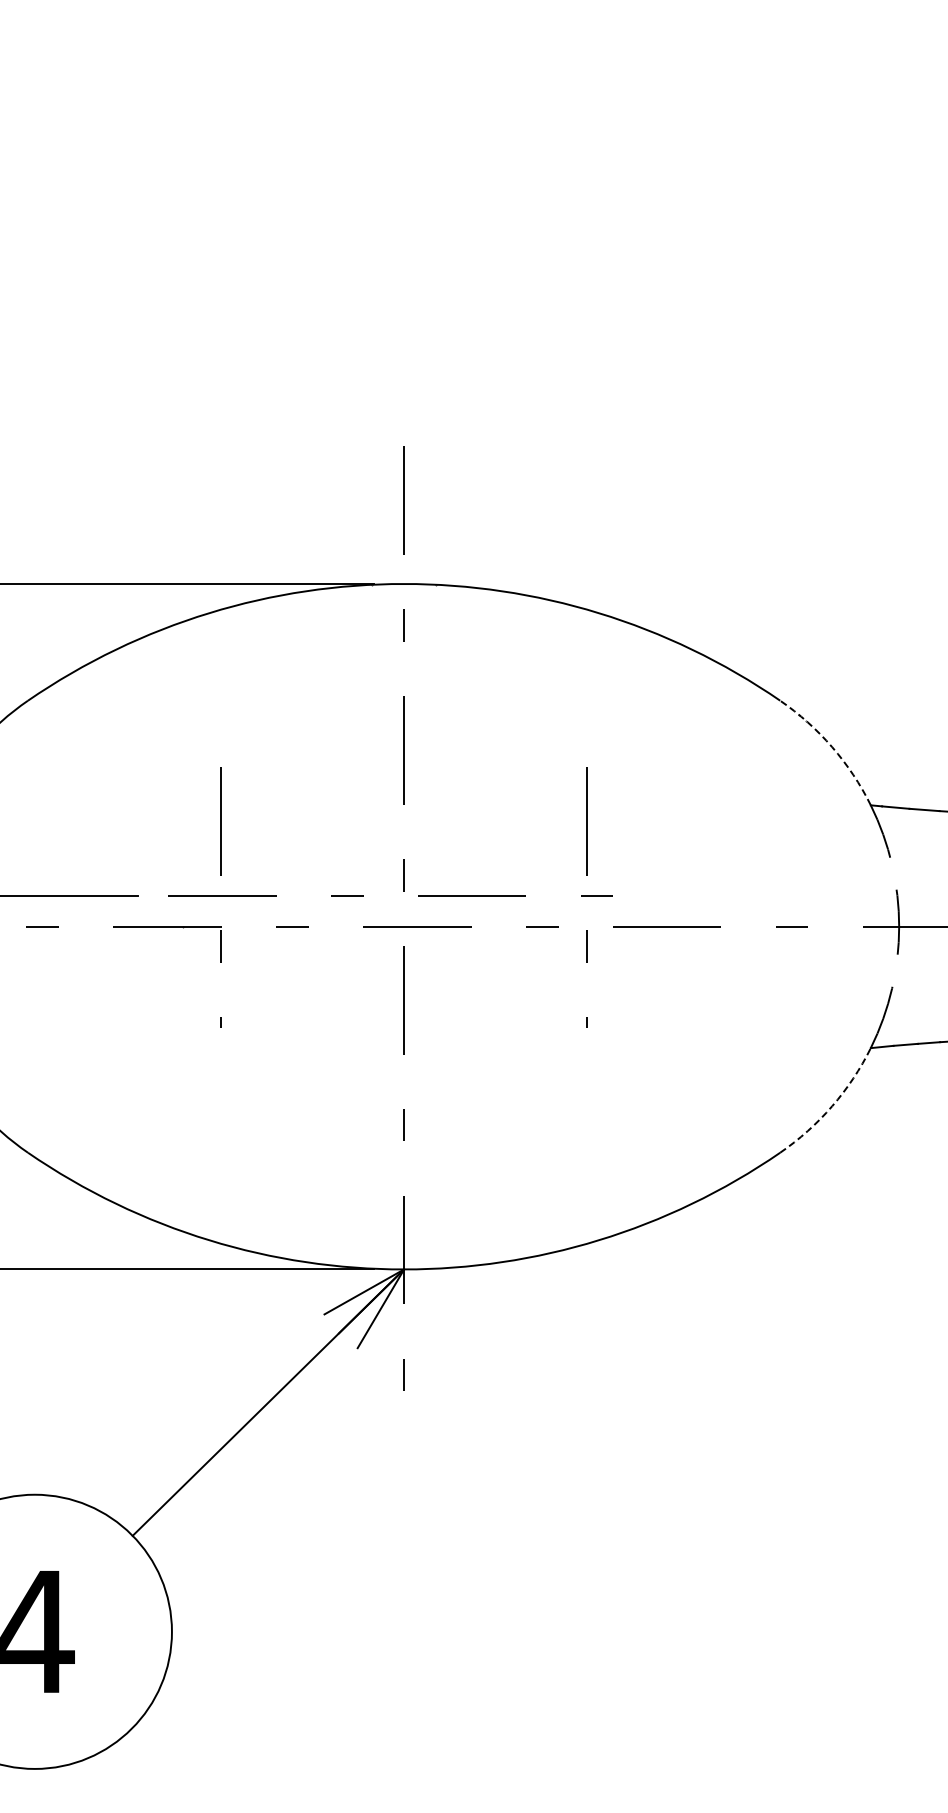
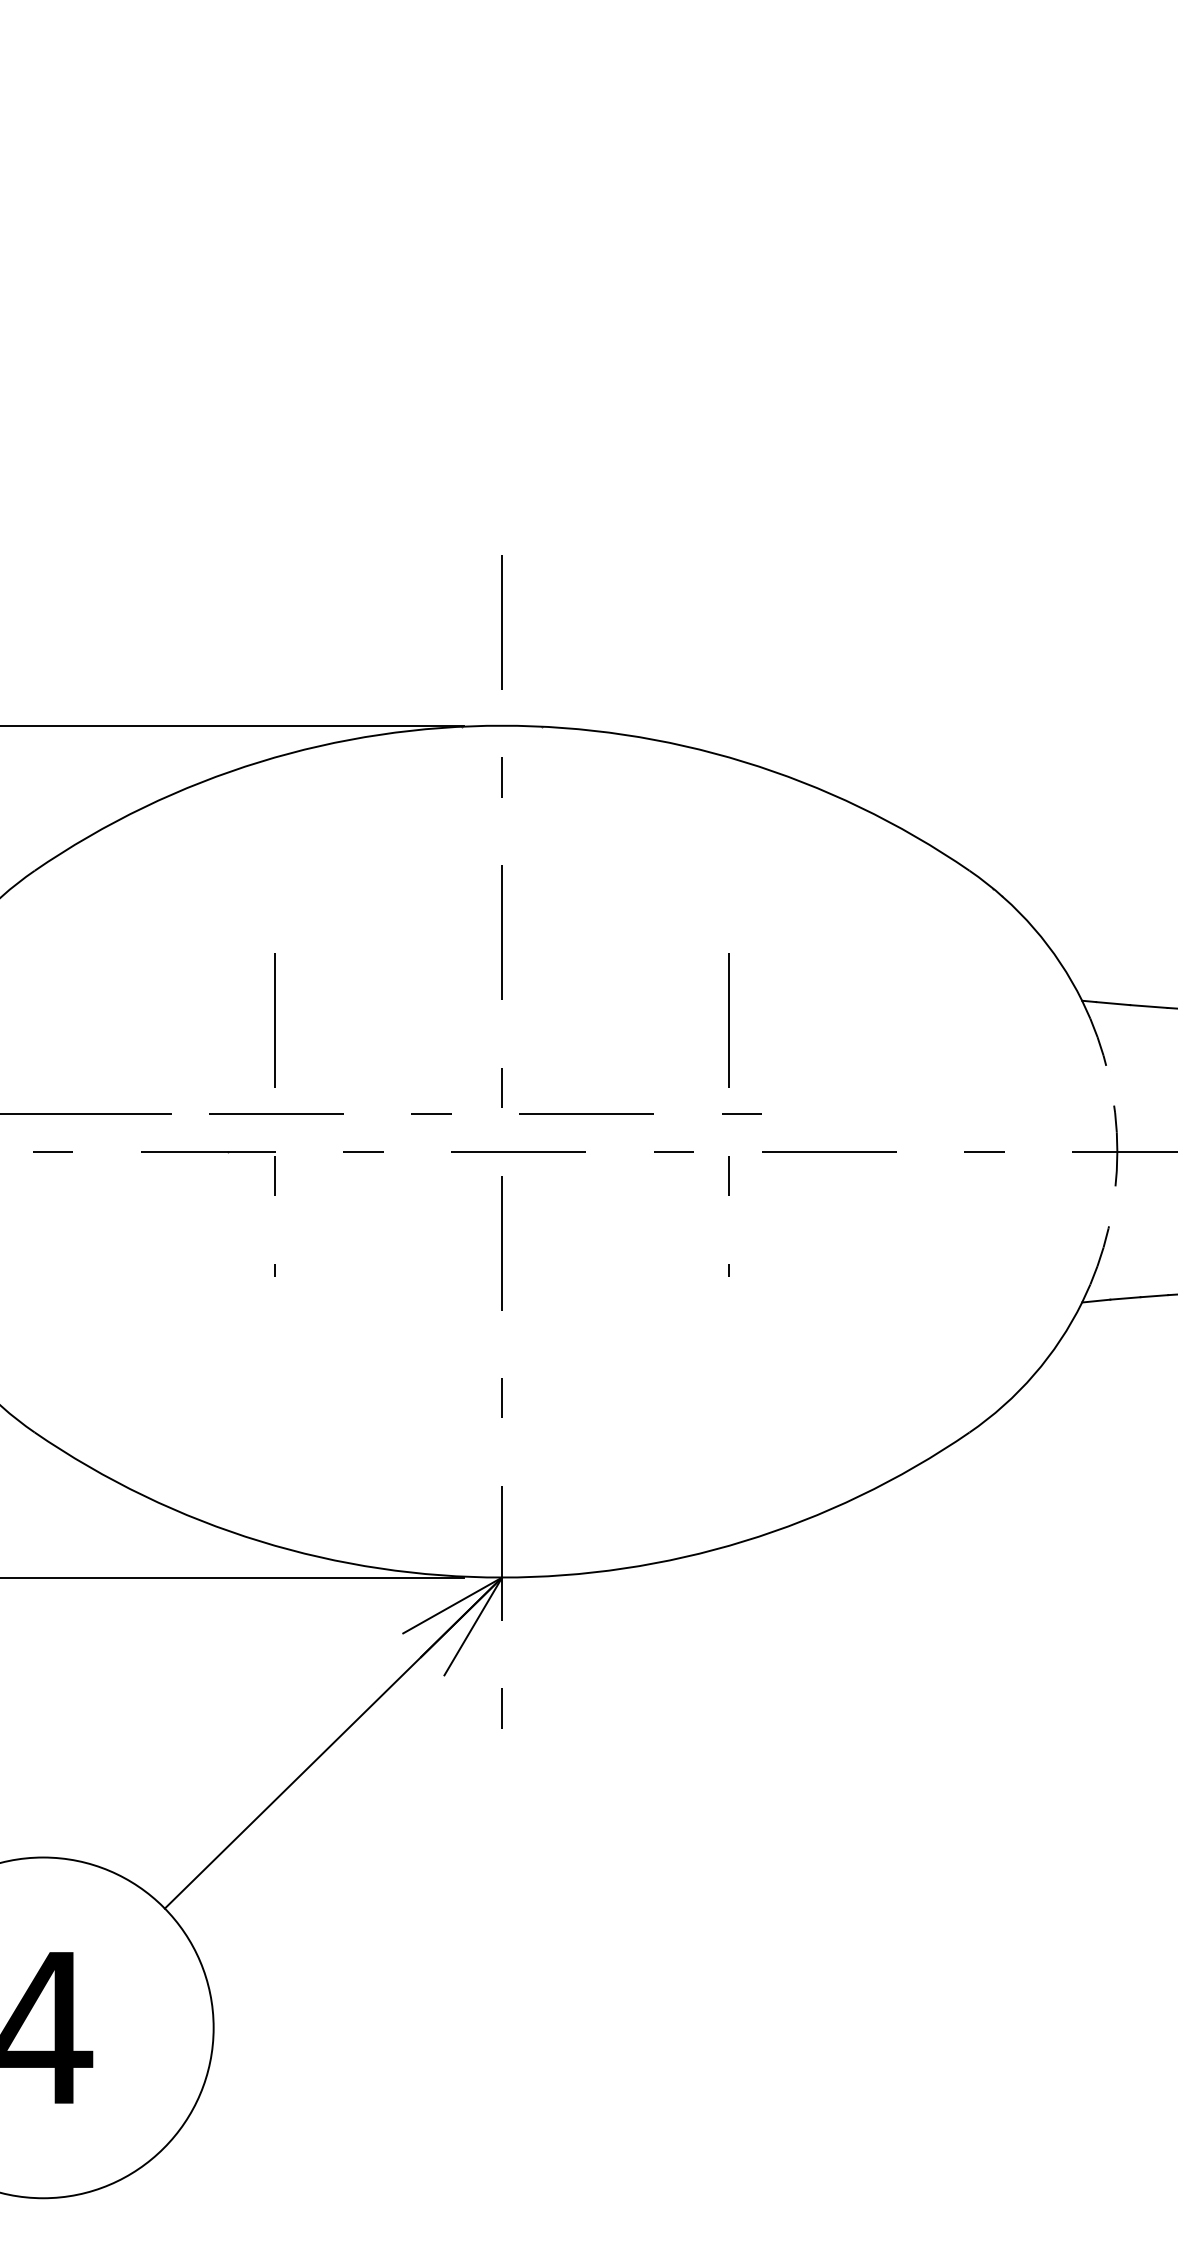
arc: (832, 747) -> (1034, 928), dashed -> solid
arc: (832, 1106) -> (1034, 1375), dashed -> solid

